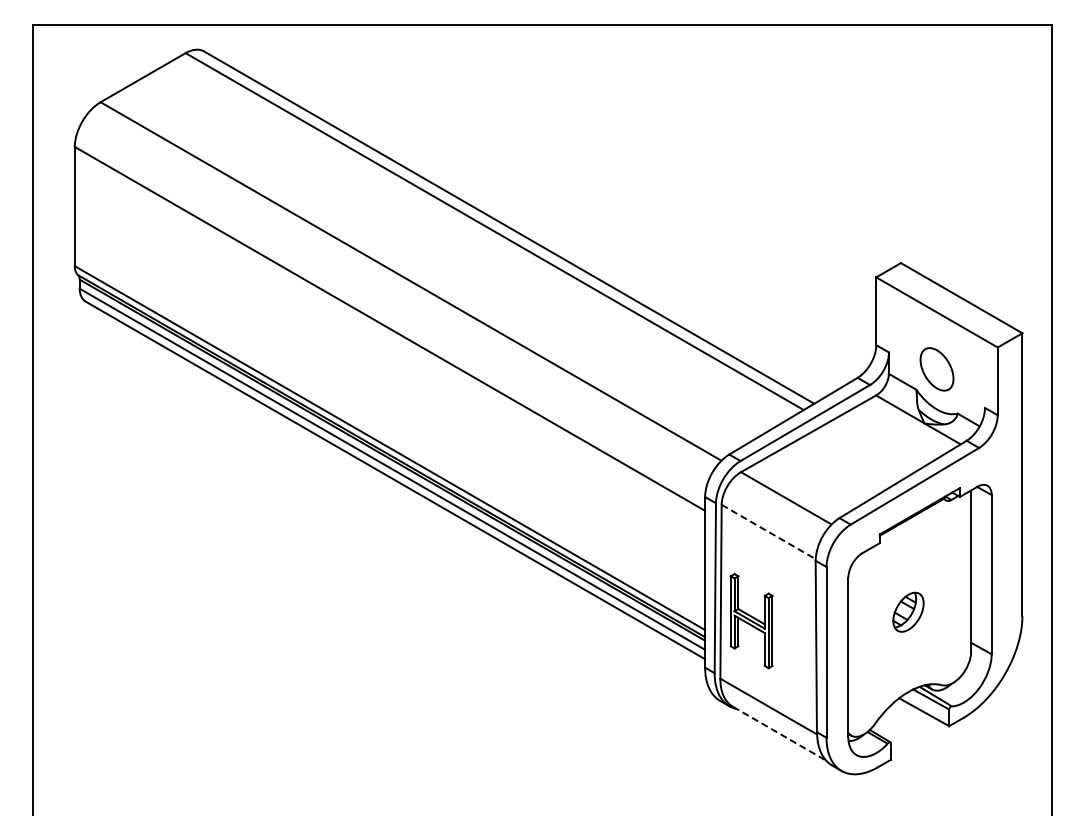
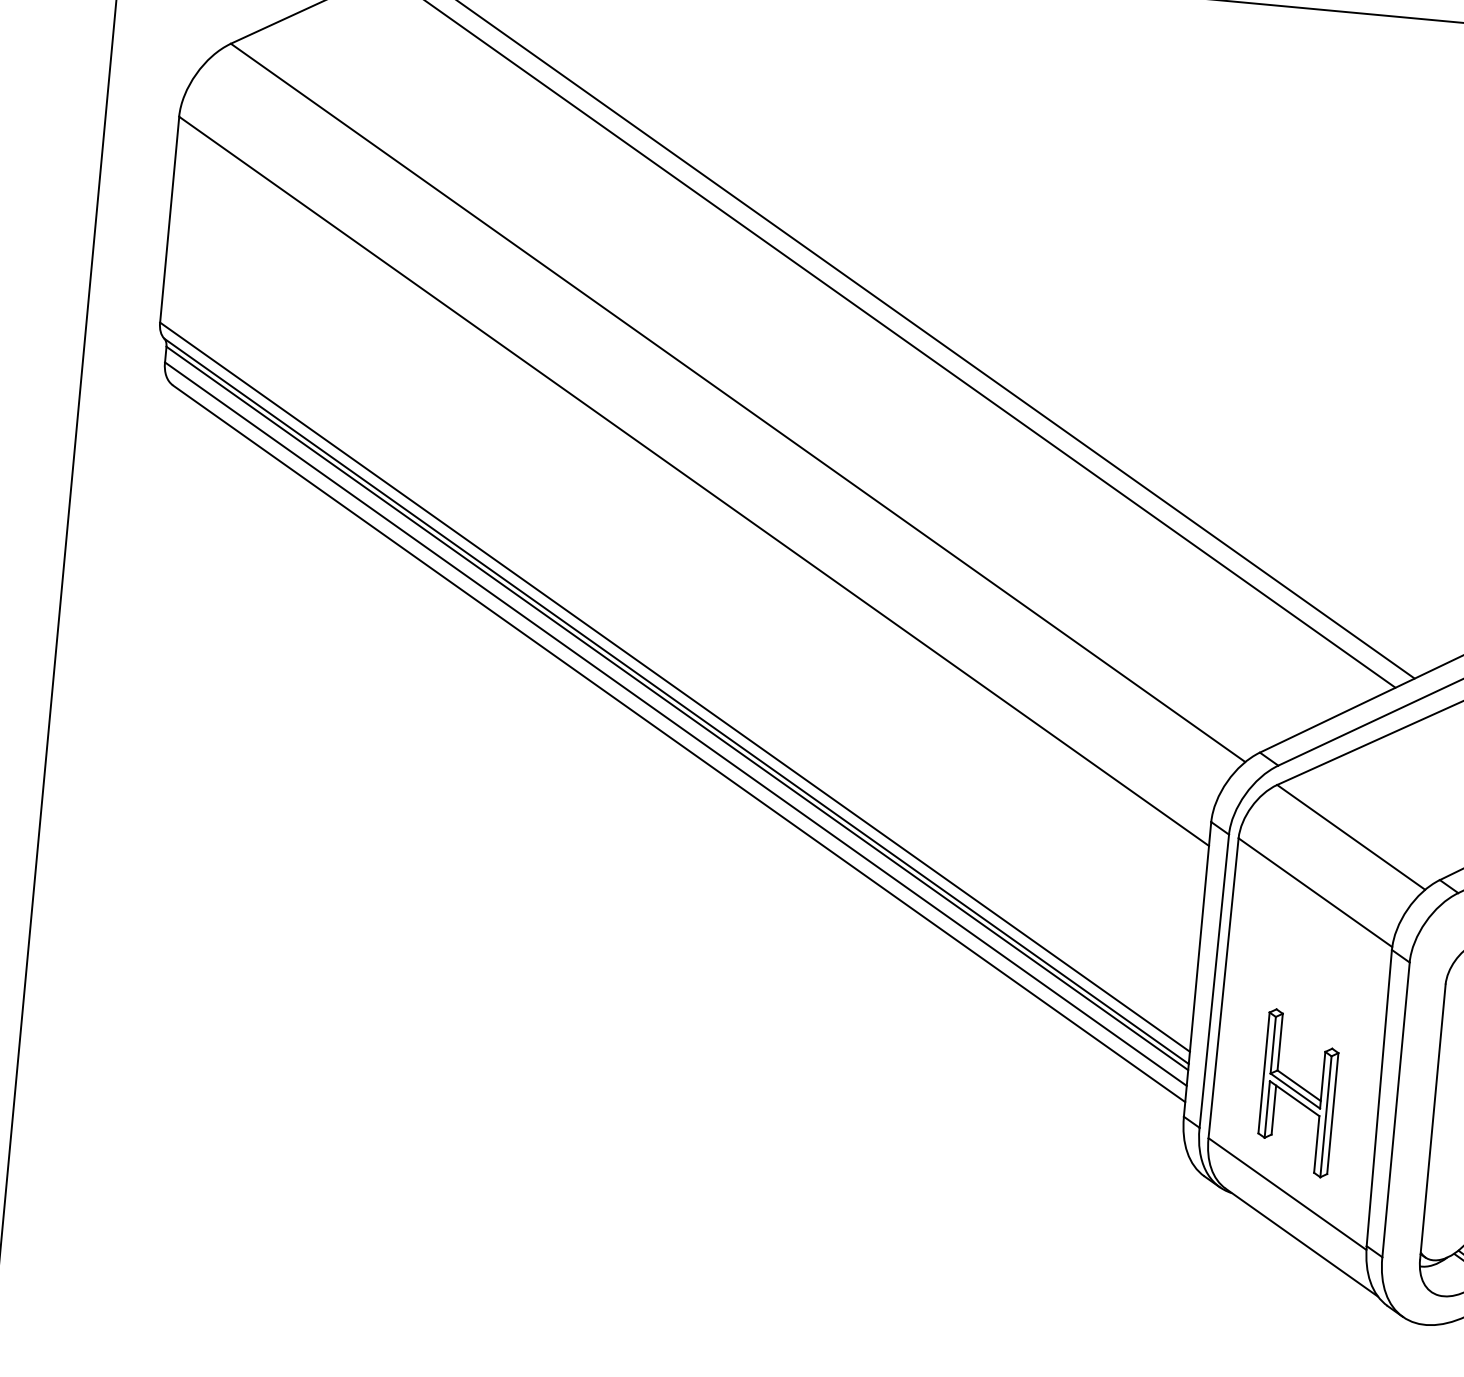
line: (769, 532) -> (1316, 893), dashed -> solid
part: (751, 620) -> (1298, 1092), moved
line: (779, 733) -> (1301, 1242), dashed -> solid

